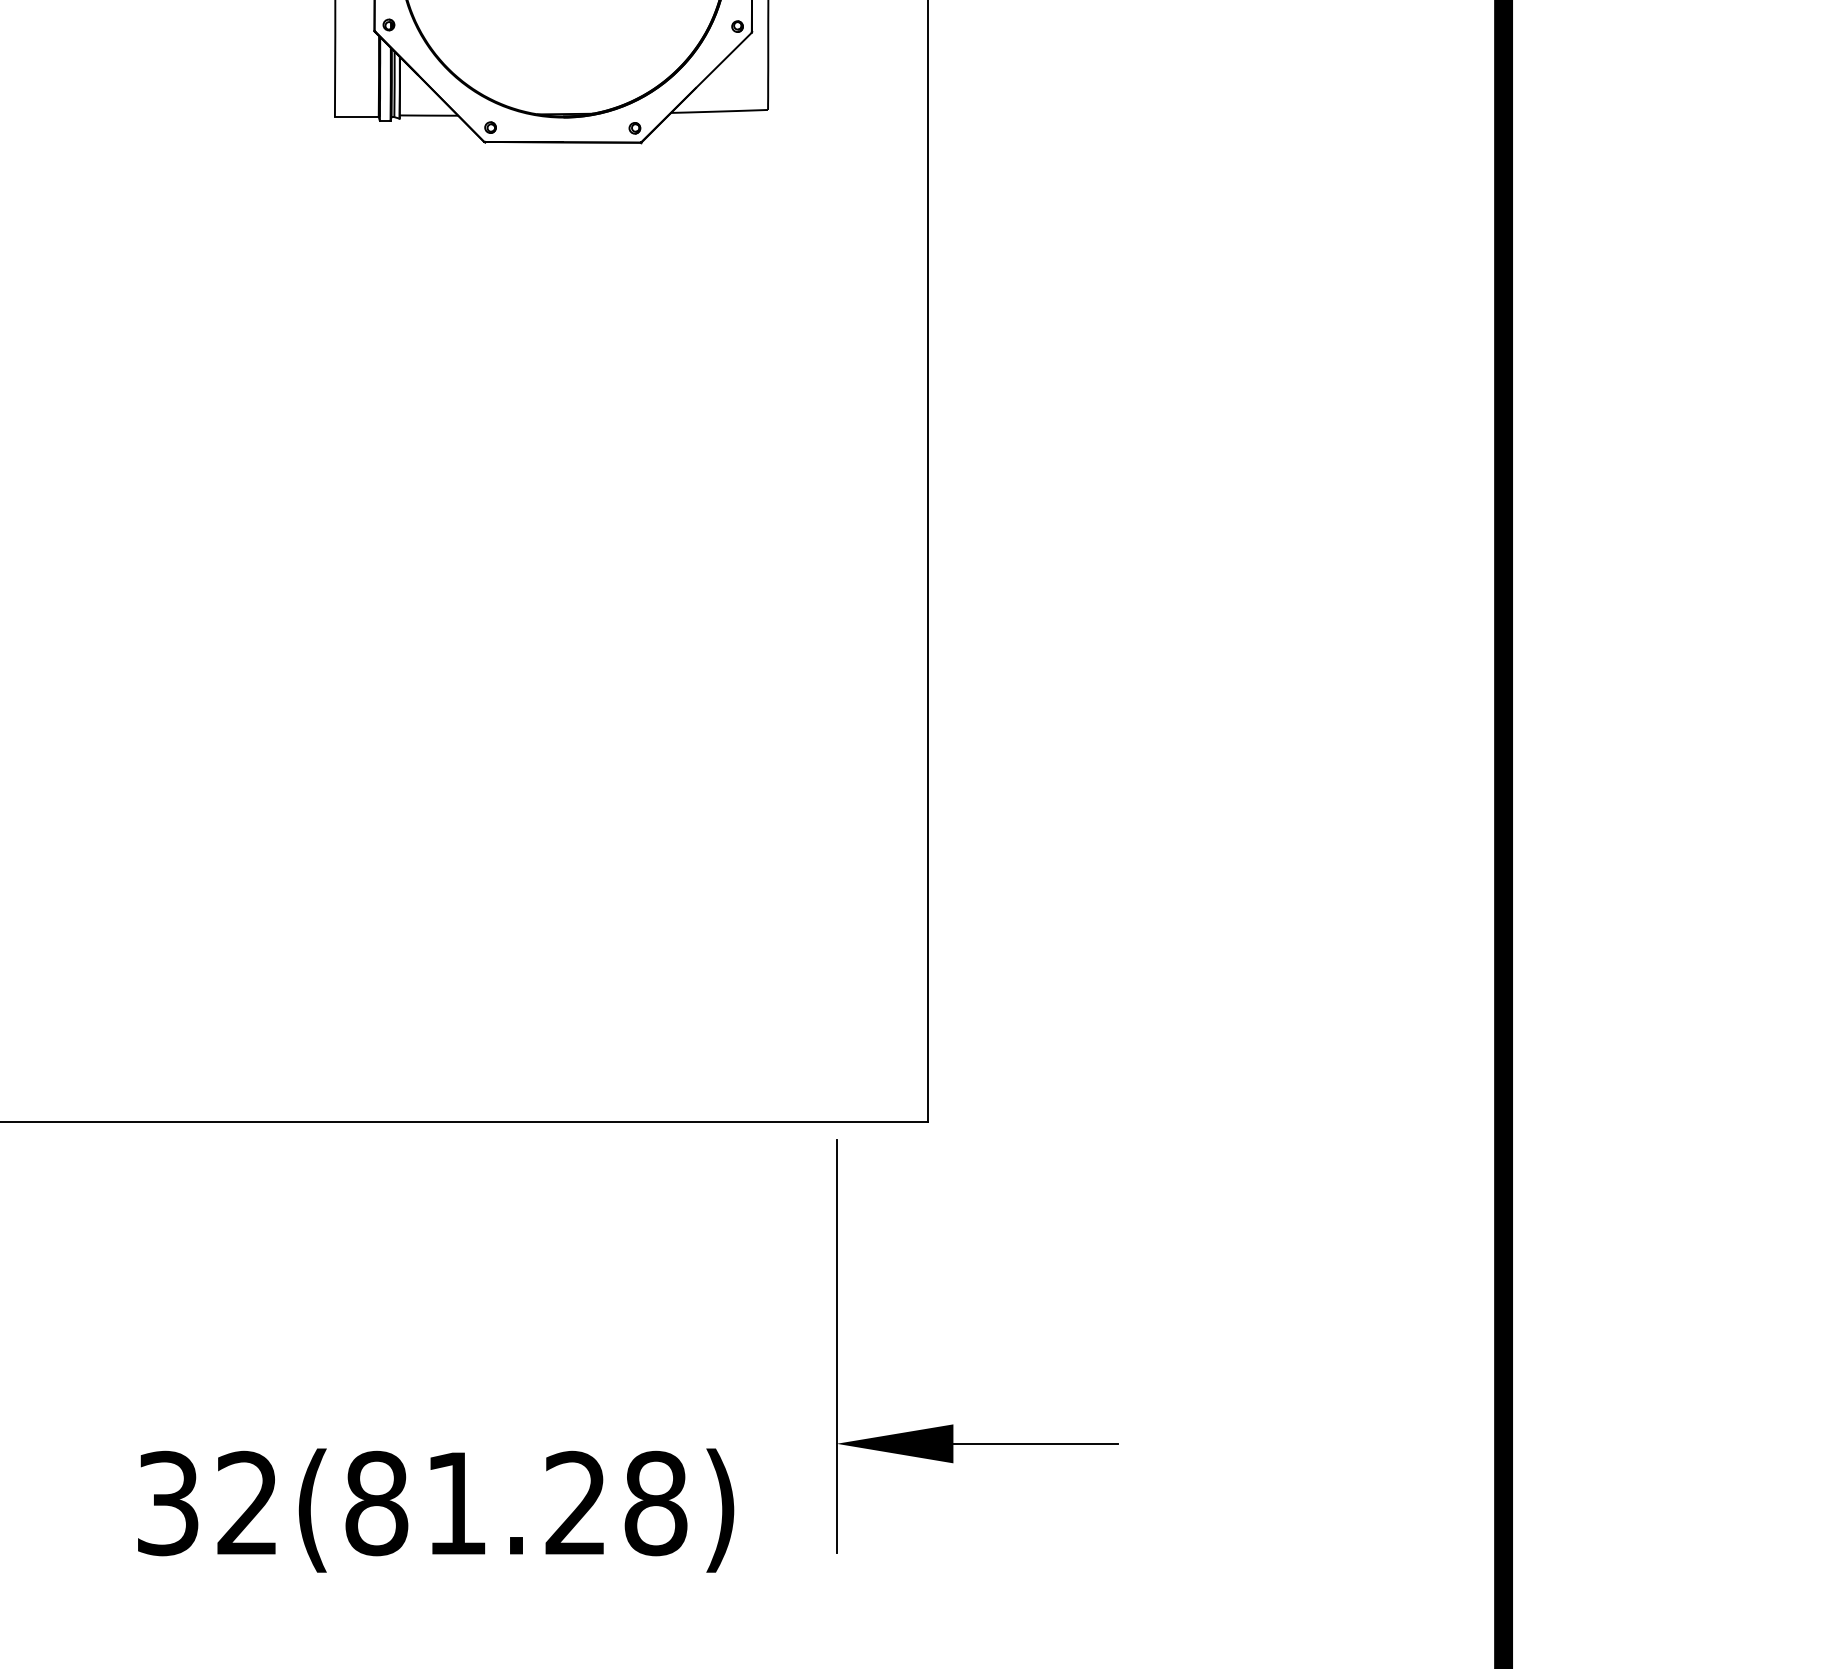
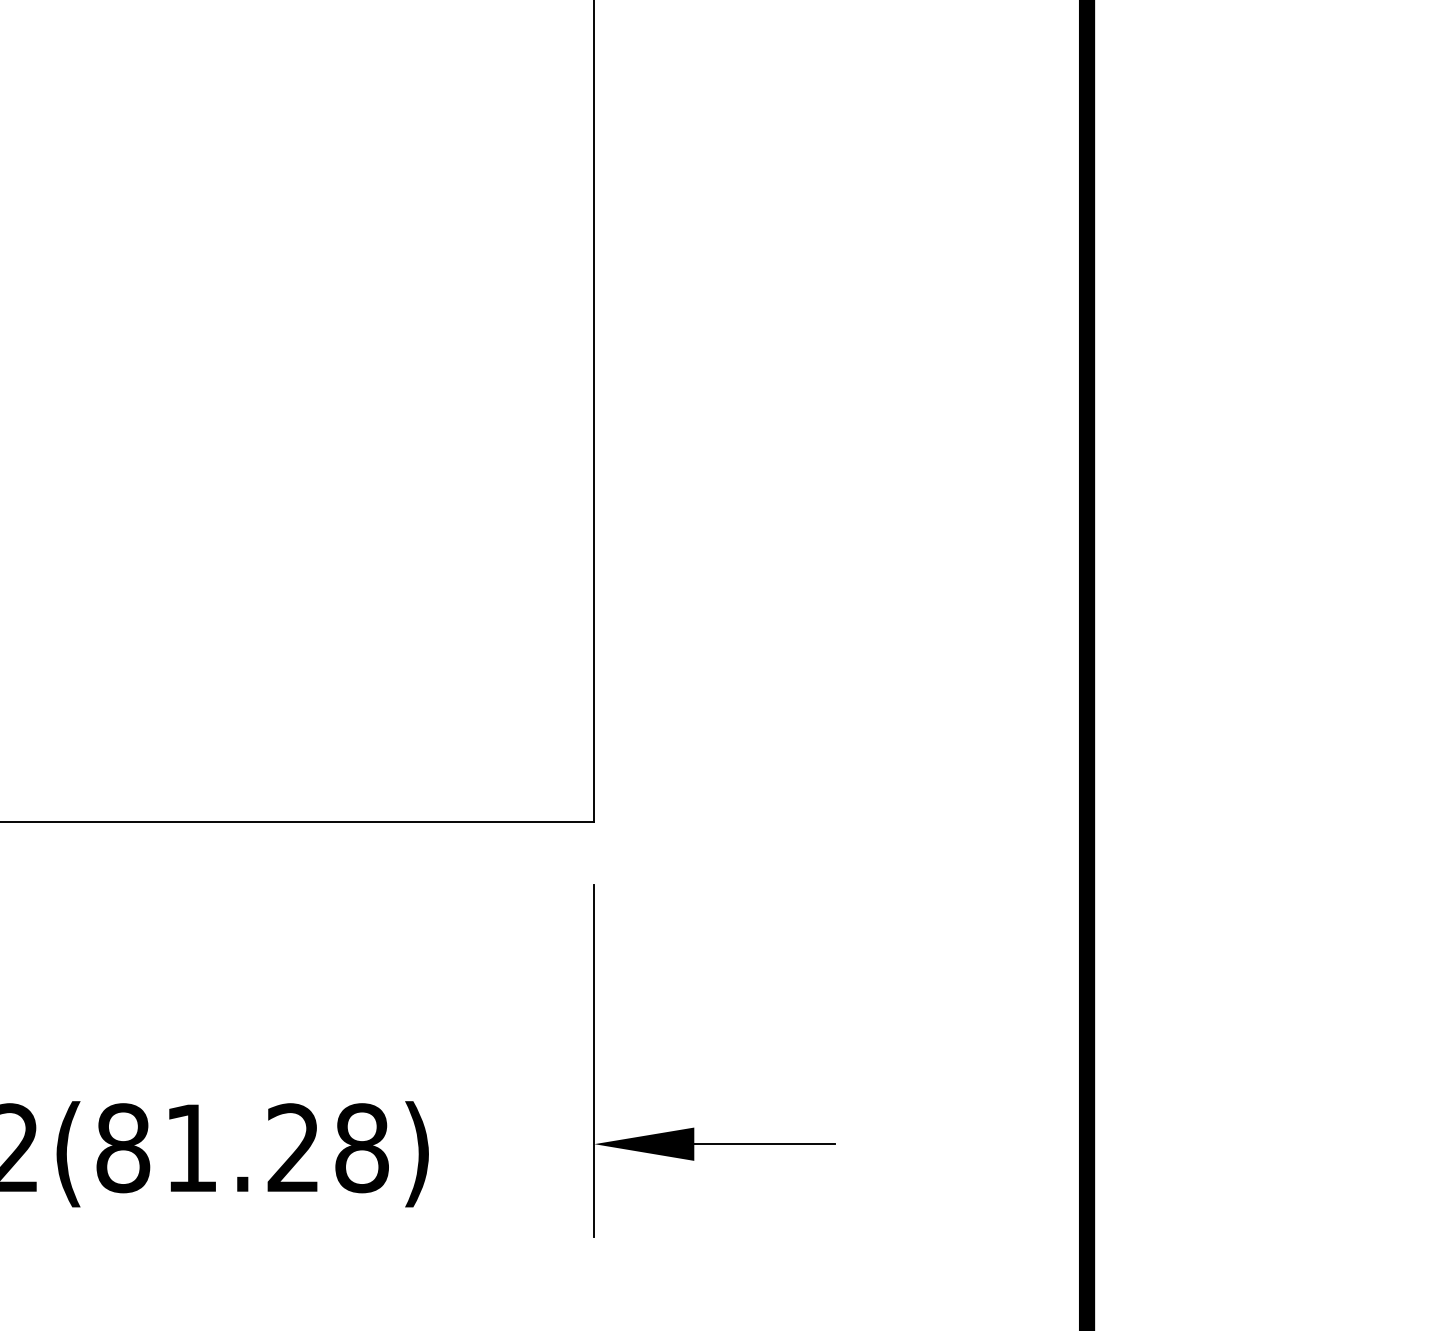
part: (953, 1424) -> (694, 1127), moved

